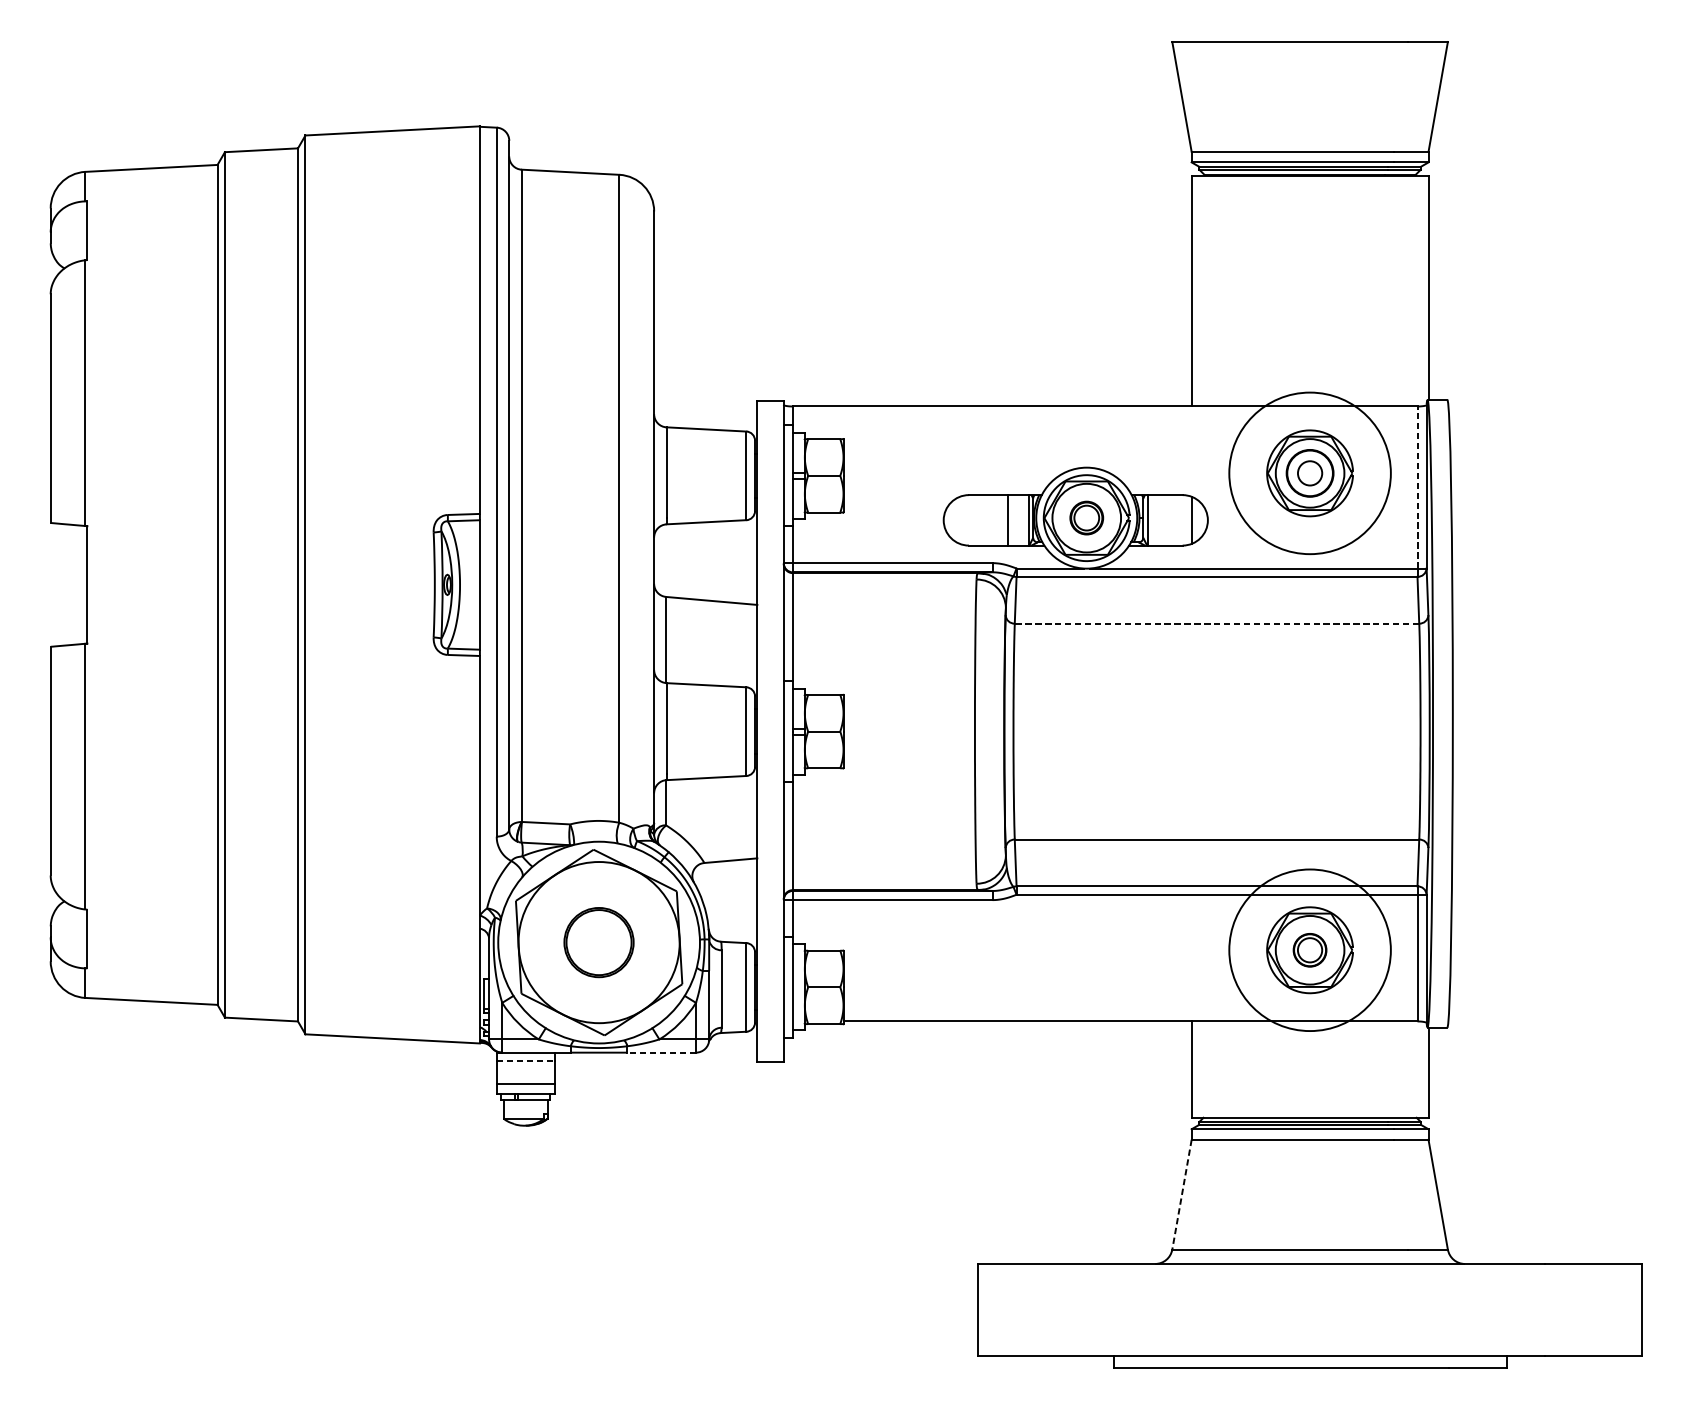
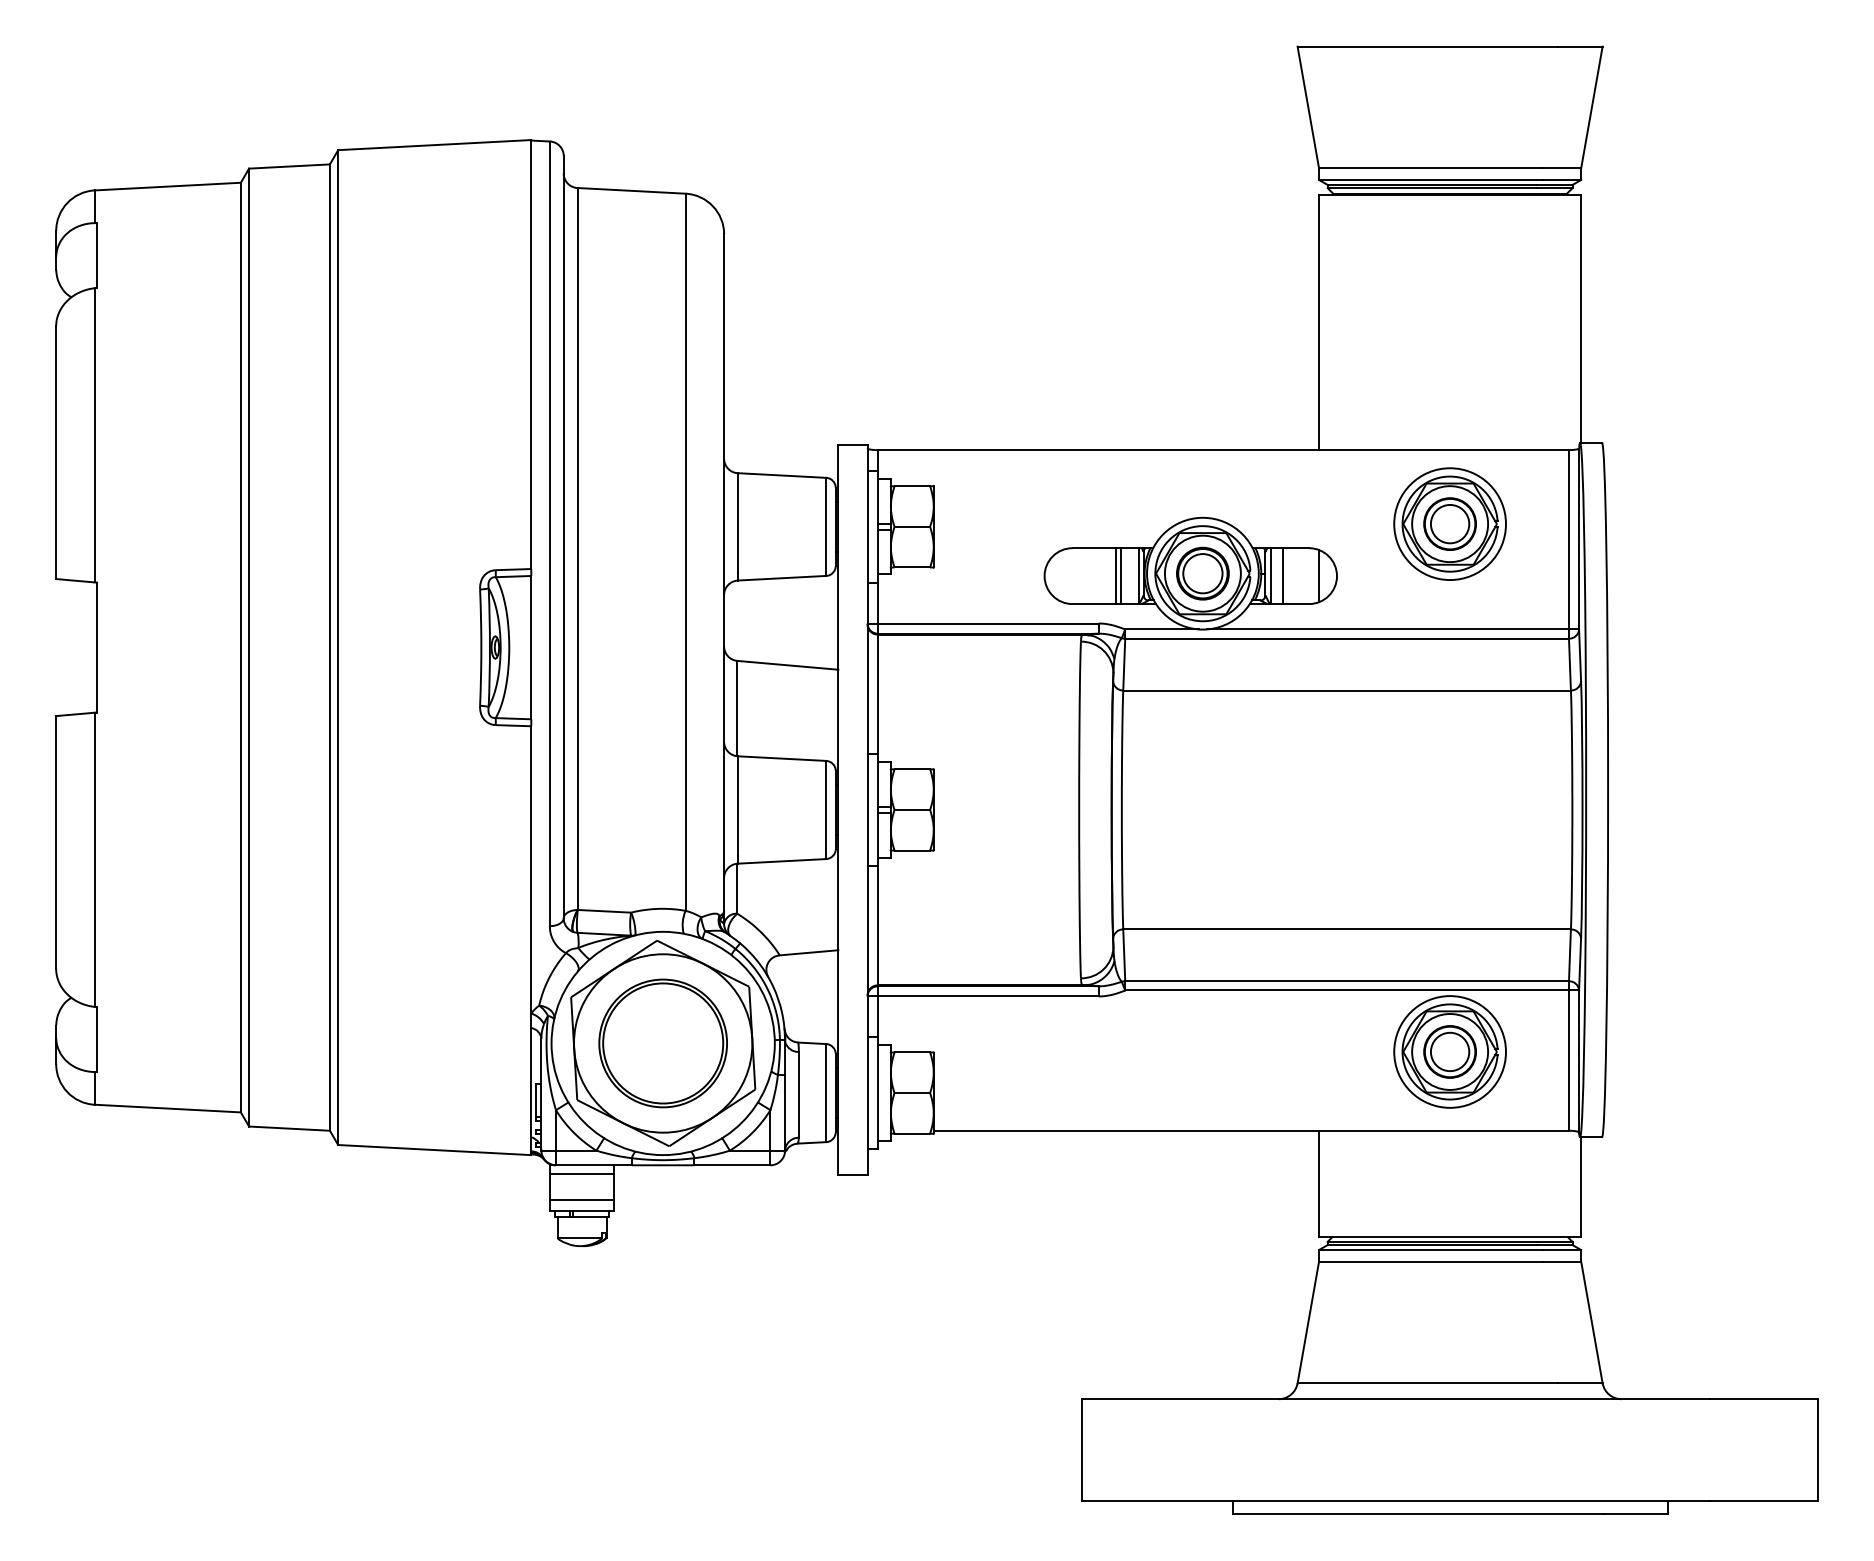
circle: (1309, 472) -> (1449, 523), size x1.43
circle: (1310, 473) -> (1450, 524), size x0.62
line: (1417, 487) -> (1568, 539), dashed -> solid
part: (1086, 517) -> (1202, 573), size x1.43
line: (1012, 520) -> (1120, 576), added
line: (1159, 520) -> (1283, 576), added
line: (1217, 623) -> (1347, 690), dashed -> solid
part: (598, 942) -> (662, 1043), size x1.67
part: (1309, 949) -> (1449, 1051), size x1.43
circle: (1310, 949) -> (1450, 1051), size x0.62
line: (661, 1052) -> (732, 1165), dashed -> solid
line: (526, 1060) -> (582, 1174), dashed -> solid
line: (1182, 1194) -> (1308, 1322), dashed -> solid

